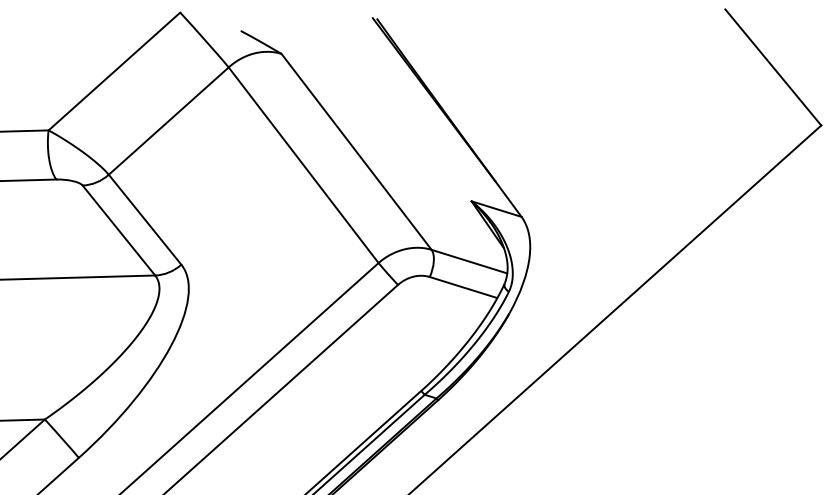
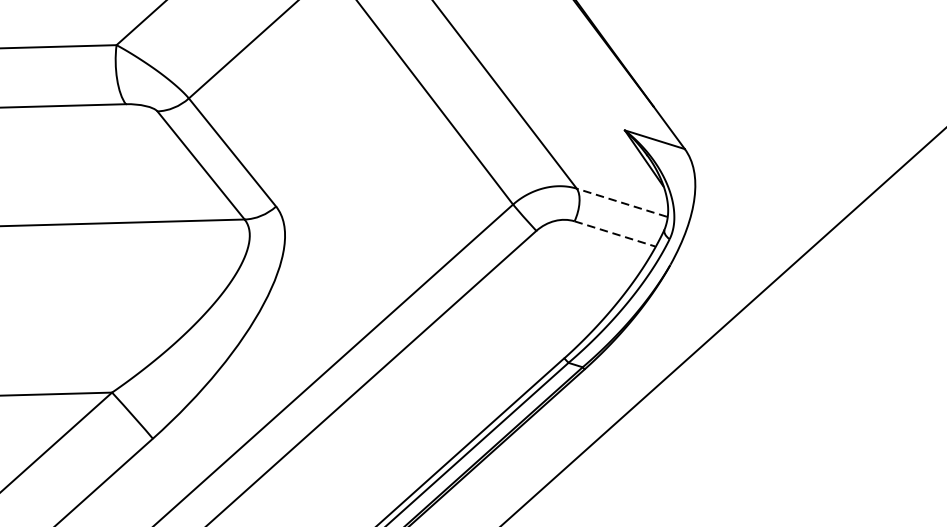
line: (468, 261) -> (621, 202), solid -> dashed
line: (463, 287) -> (615, 233), solid -> dashed

